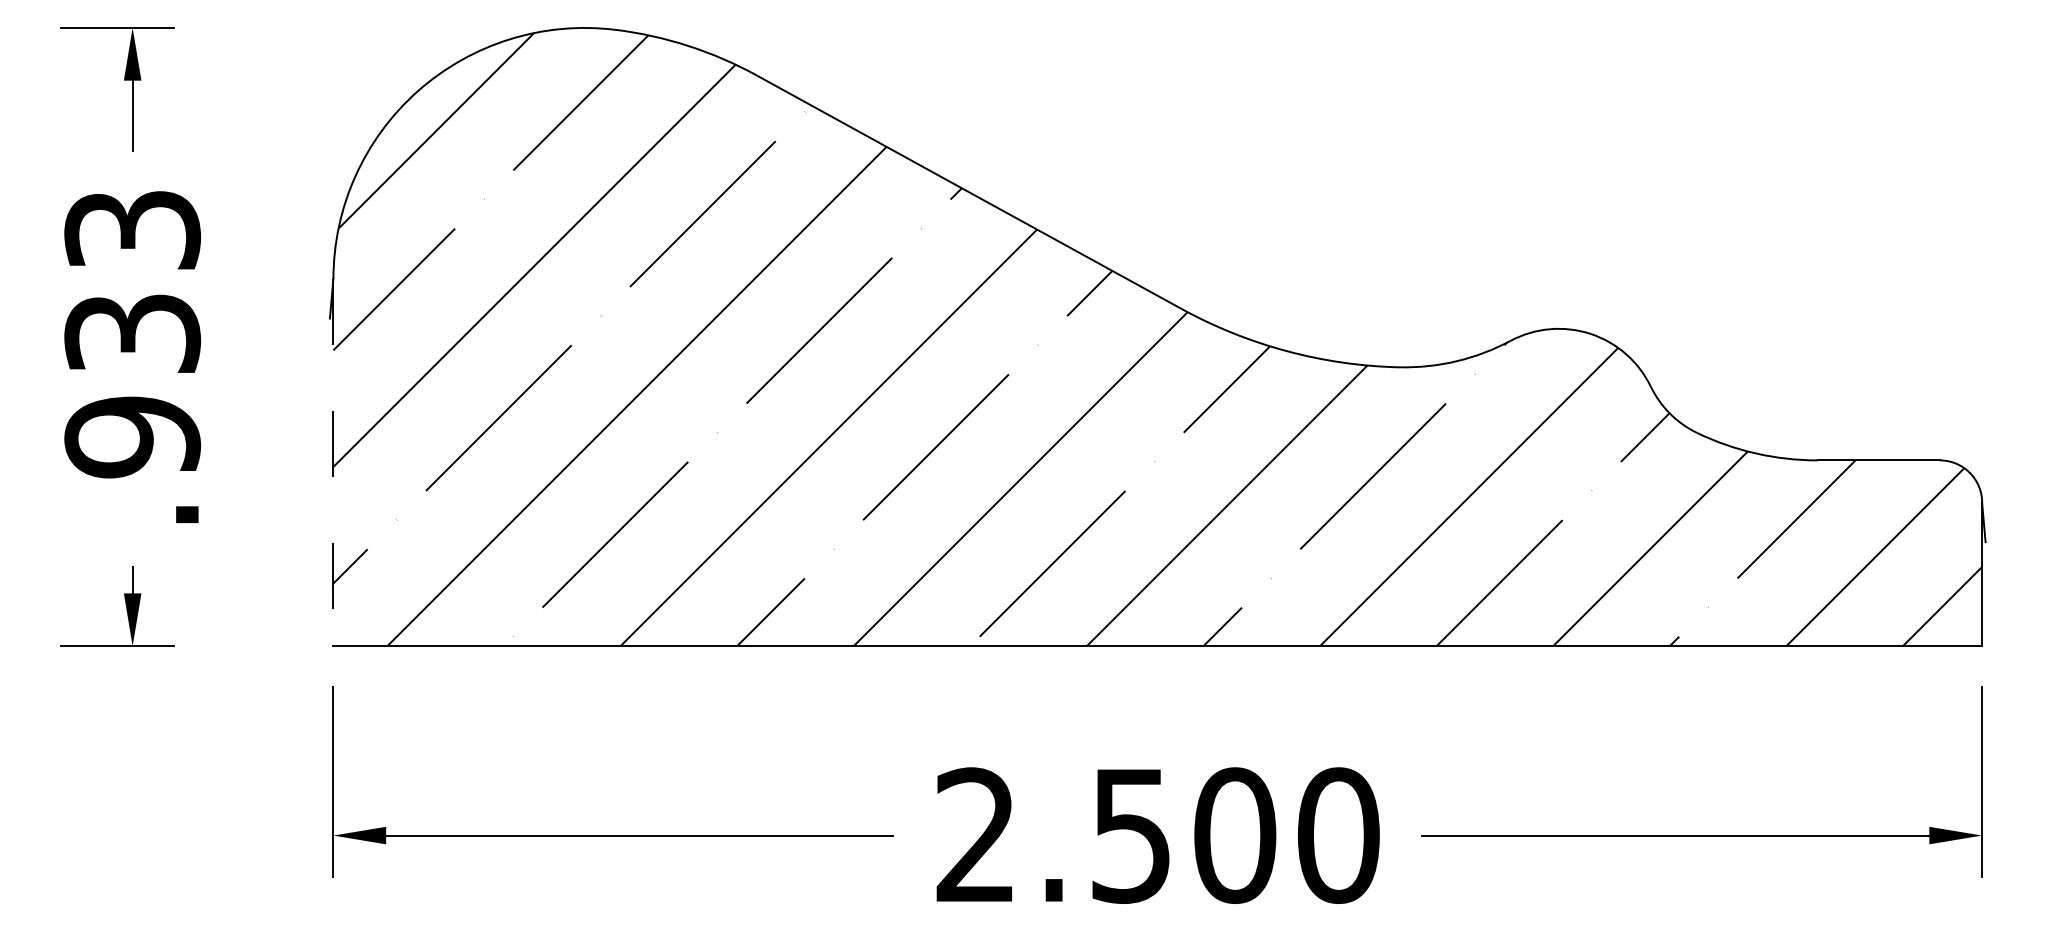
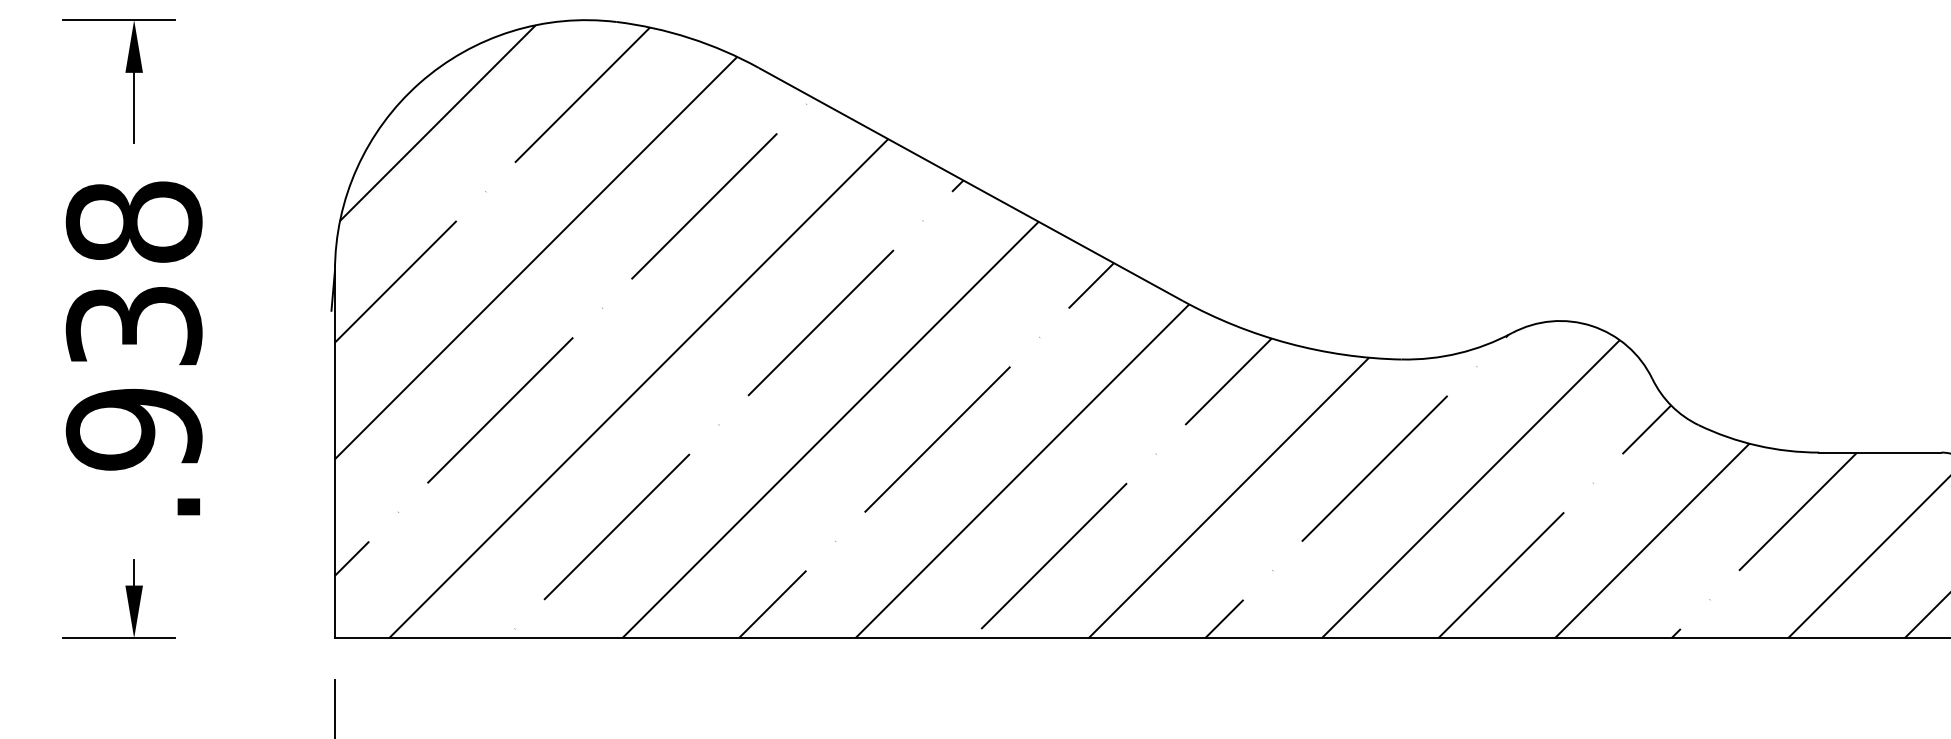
text: (132, 229) -> (134, 221), .933 -> .938
line: (333, 462) -> (335, 454), dashed -> solid

